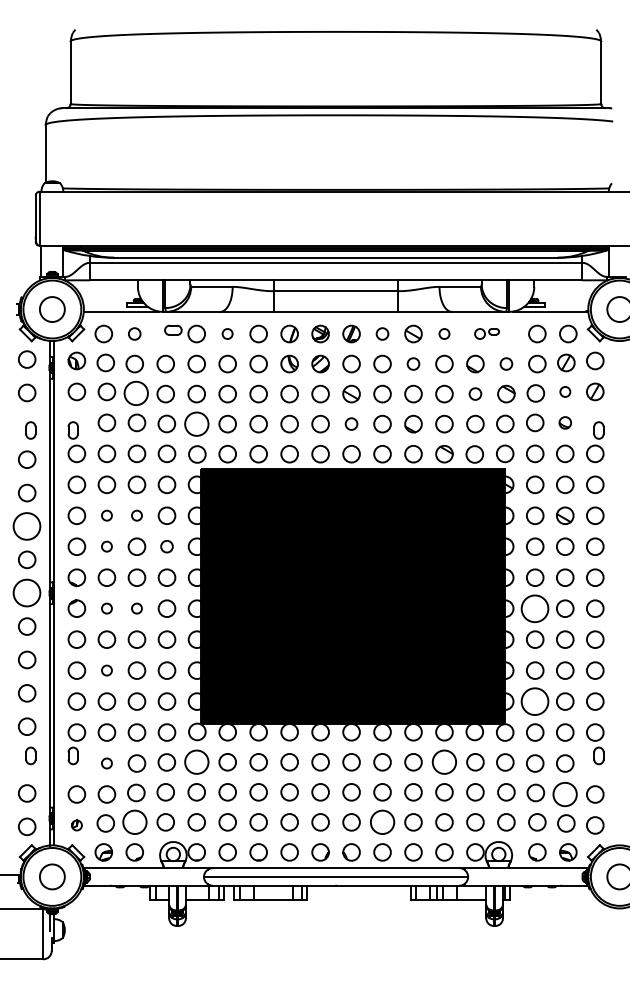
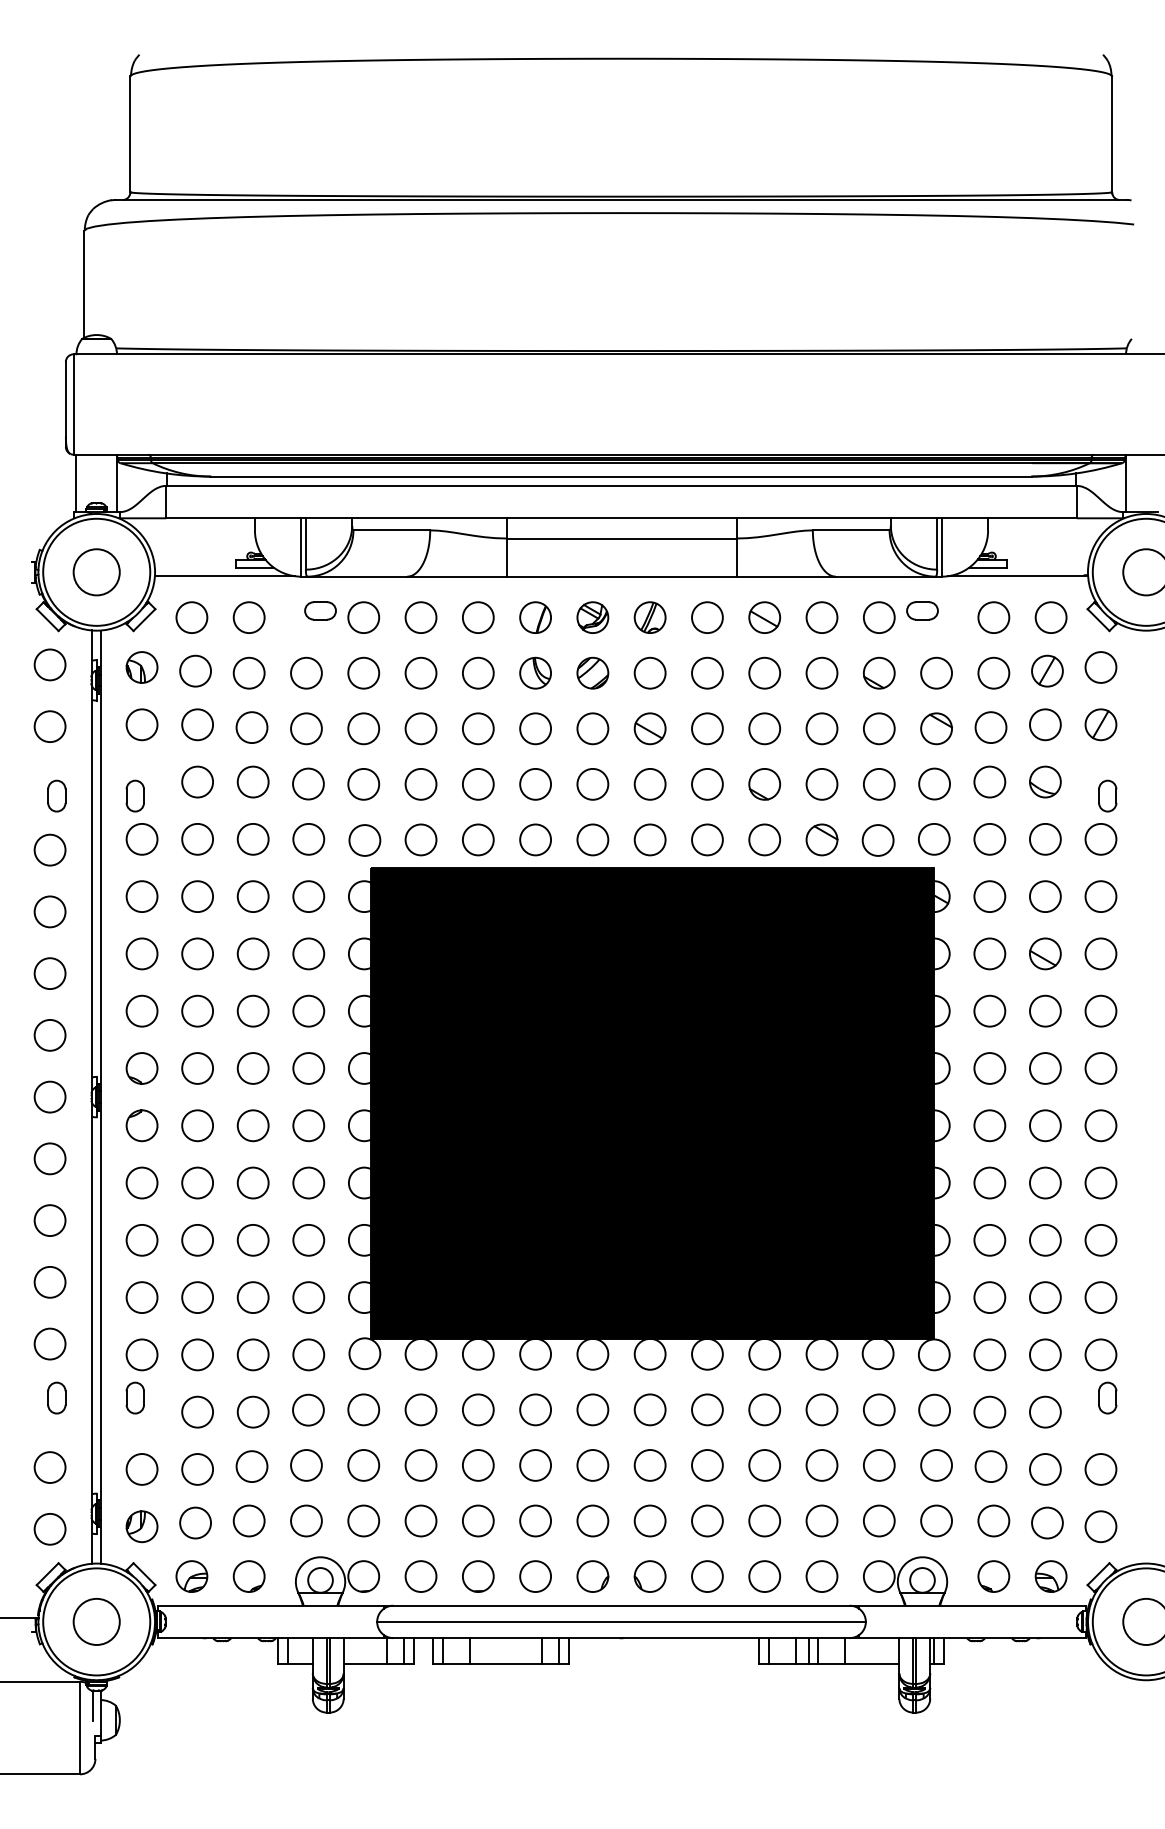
circle: (134, 333) -> (248, 616), size x1.43
circle: (227, 333) -> (420, 616), size x1.67
circle: (382, 333) -> (707, 616), size x1.43
circle: (444, 333) -> (822, 616), size x1.67
part: (486, 333) -> (899, 616), size x1.67
circle: (413, 363) -> (764, 672), size x1.43
circle: (506, 363) -> (936, 672), size x1.43
circle: (565, 391) -> (1045, 723), size x1.67
circle: (136, 393) -> (252, 727), size x0.71
circle: (475, 393) -> (879, 727), size x1.43
part: (565, 422) -> (1045, 781), size x1.43
circle: (196, 423) -> (363, 783), size x0.71
circle: (351, 423) -> (650, 783), size x1.43
circle: (106, 515) -> (196, 953), size x1.67
circle: (136, 515) -> (252, 953), size x1.67
circle: (27, 526) -> (50, 973), size x0.62
circle: (106, 546) -> (196, 1010), size x1.67
circle: (166, 546) -> (307, 1010), size x1.43
circle: (27, 593) -> (50, 1097), size x0.62
circle: (106, 608) -> (196, 1125), size x1.67
circle: (136, 608) -> (252, 1125), size x1.67
circle: (535, 608) -> (990, 1125), size x0.62
circle: (106, 670) -> (196, 1240), size x1.67
circle: (535, 701) -> (990, 1297), size x0.62
circle: (196, 762) -> (363, 1410), size x0.71
circle: (444, 762) -> (822, 1410), size x0.71
circle: (106, 763) -> (196, 1412), size x1.67
circle: (565, 794) -> (1045, 1469), size x0.71
circle: (134, 822) -> (248, 1521), size x0.71
circle: (382, 822) -> (707, 1521), size x0.71
part: (76, 825) -> (141, 1526), size x1.67

